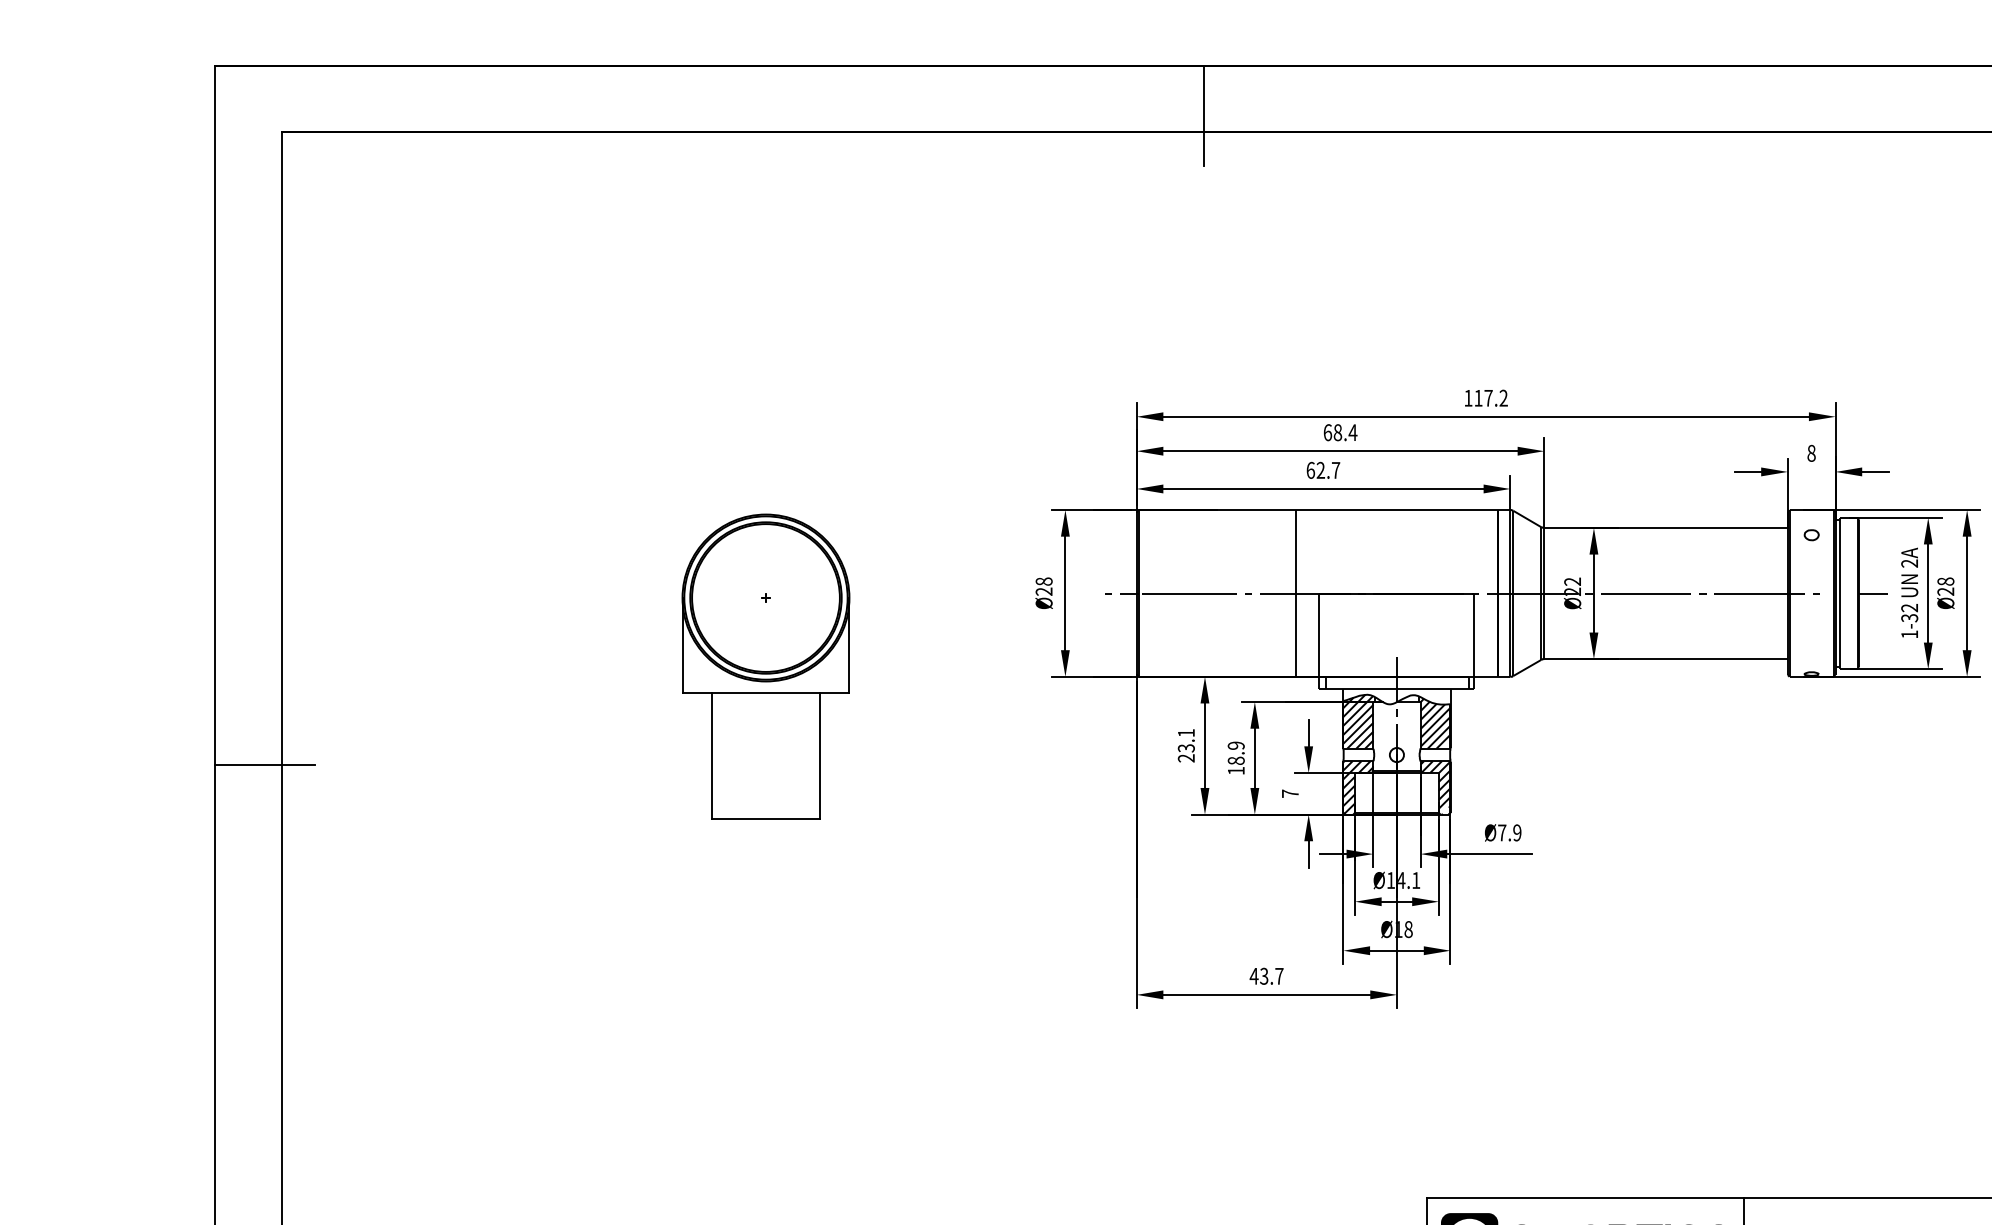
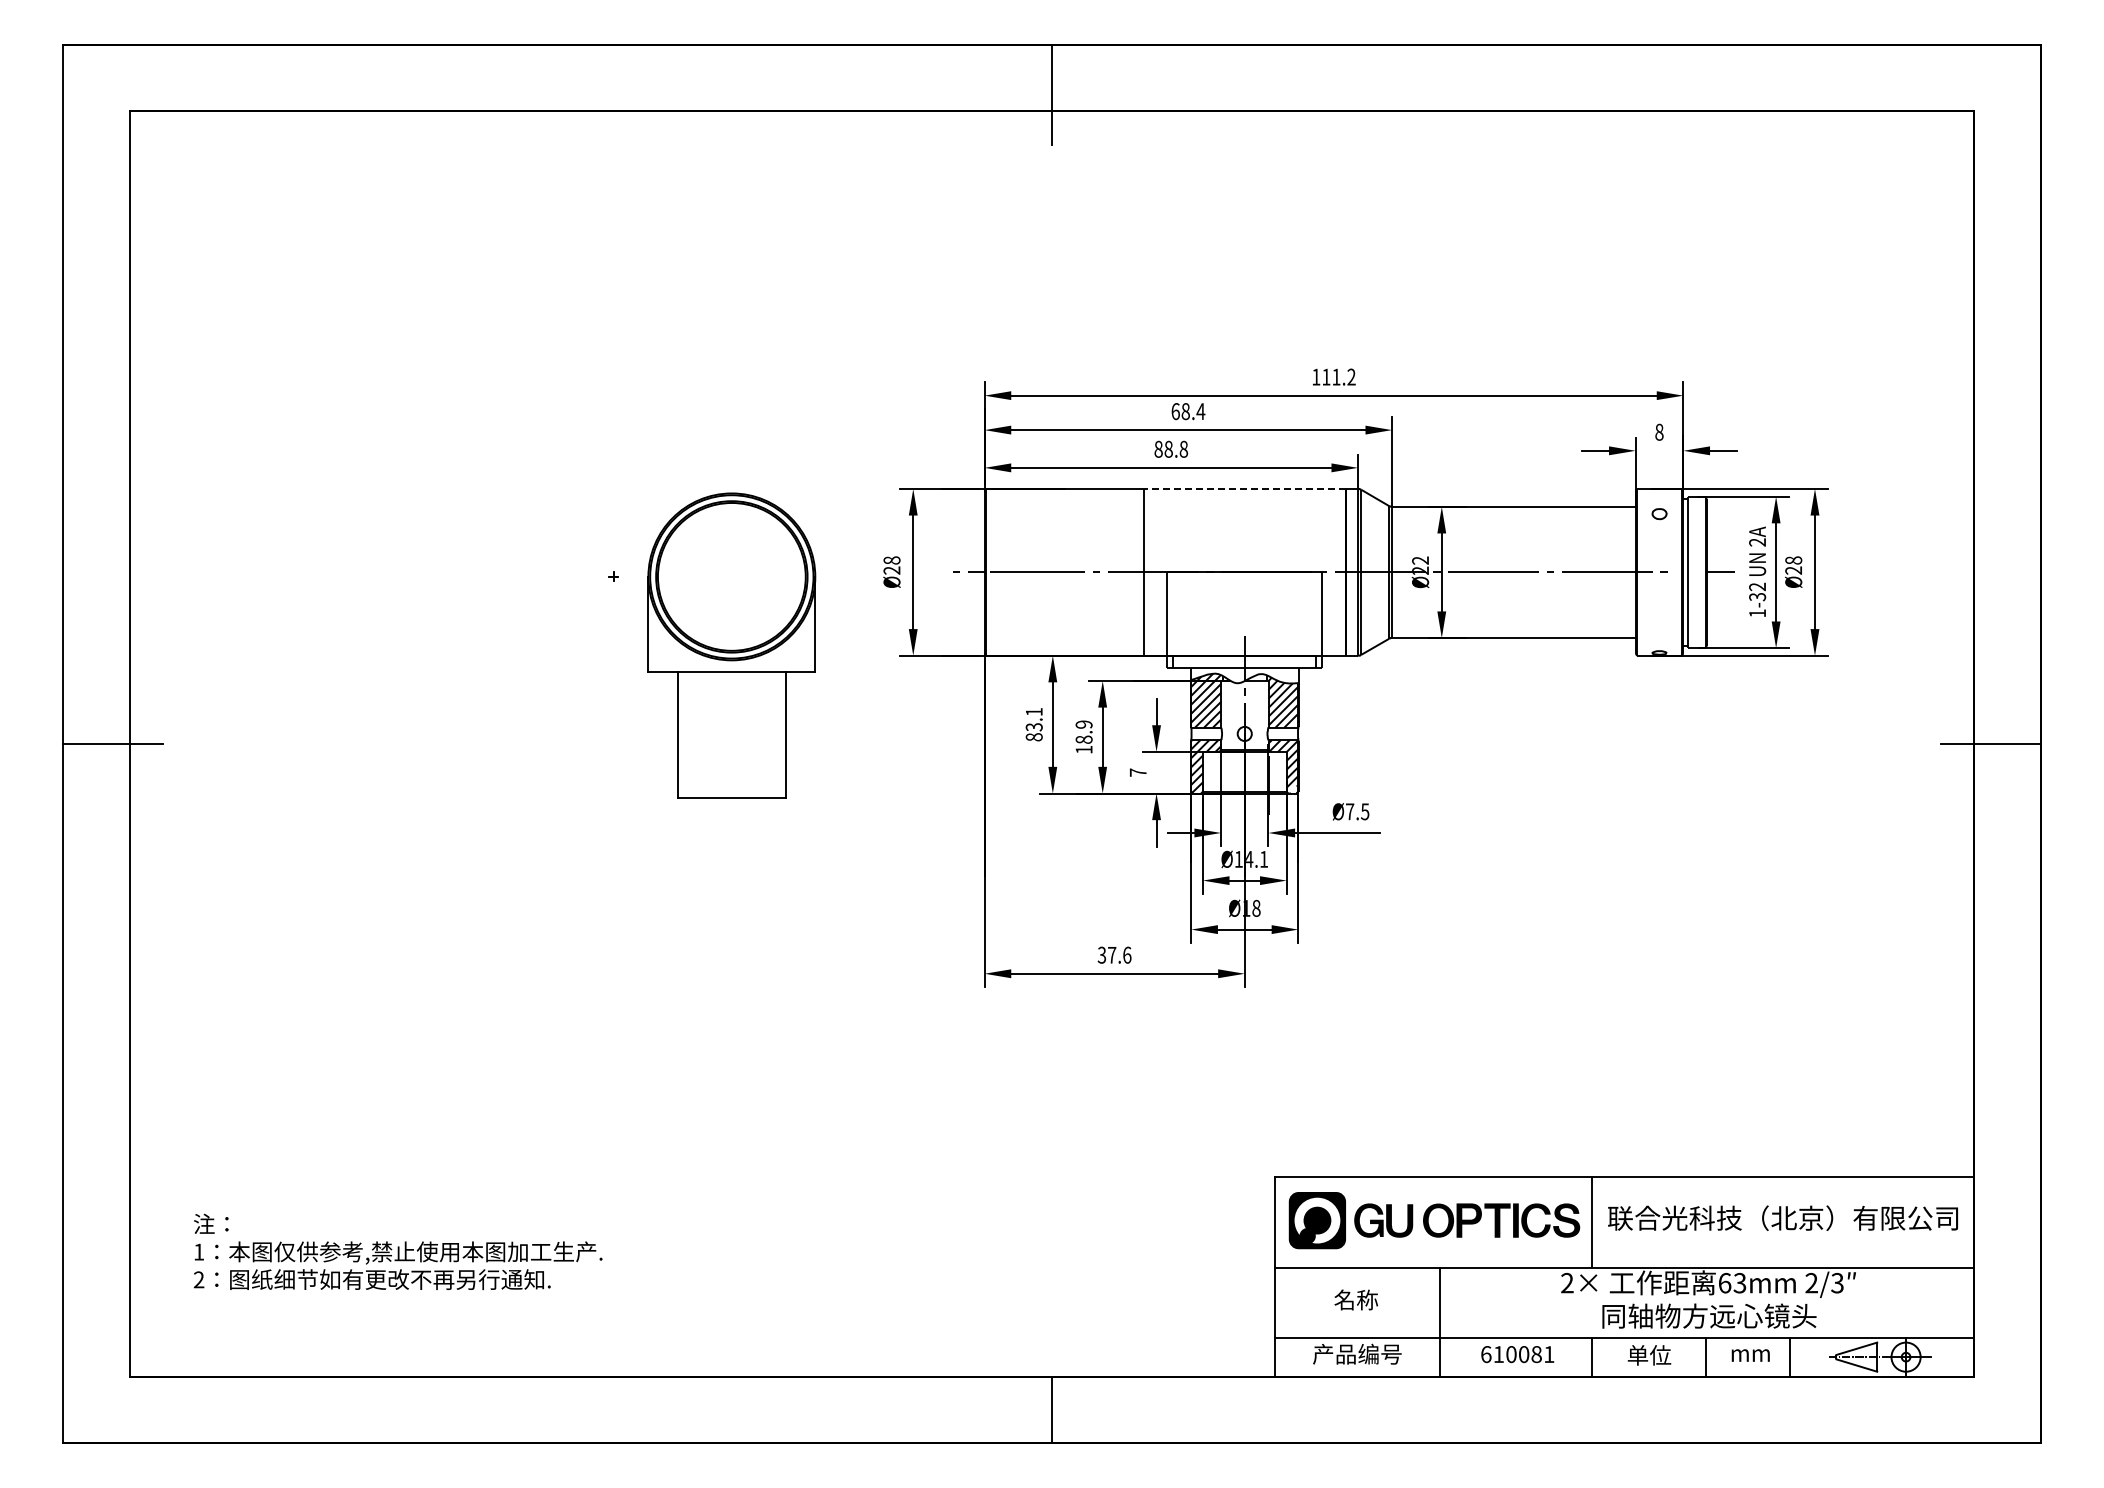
text: (1488, 397) -> (1336, 376), 117.2 -> 111.2
text: (1323, 469) -> (1171, 448), 62.7 -> 88.8
line: (1396, 509) -> (1244, 488), solid -> dashed
part: (765, 666) -> (731, 645), moved
text: (1185, 758) -> (1033, 737), 23.1 -> 83.1
text: (1517, 832) -> (1365, 811), Ø7.9 -> Ø7.5
text: (1266, 975) -> (1114, 954), 43.7 -> 37.6

